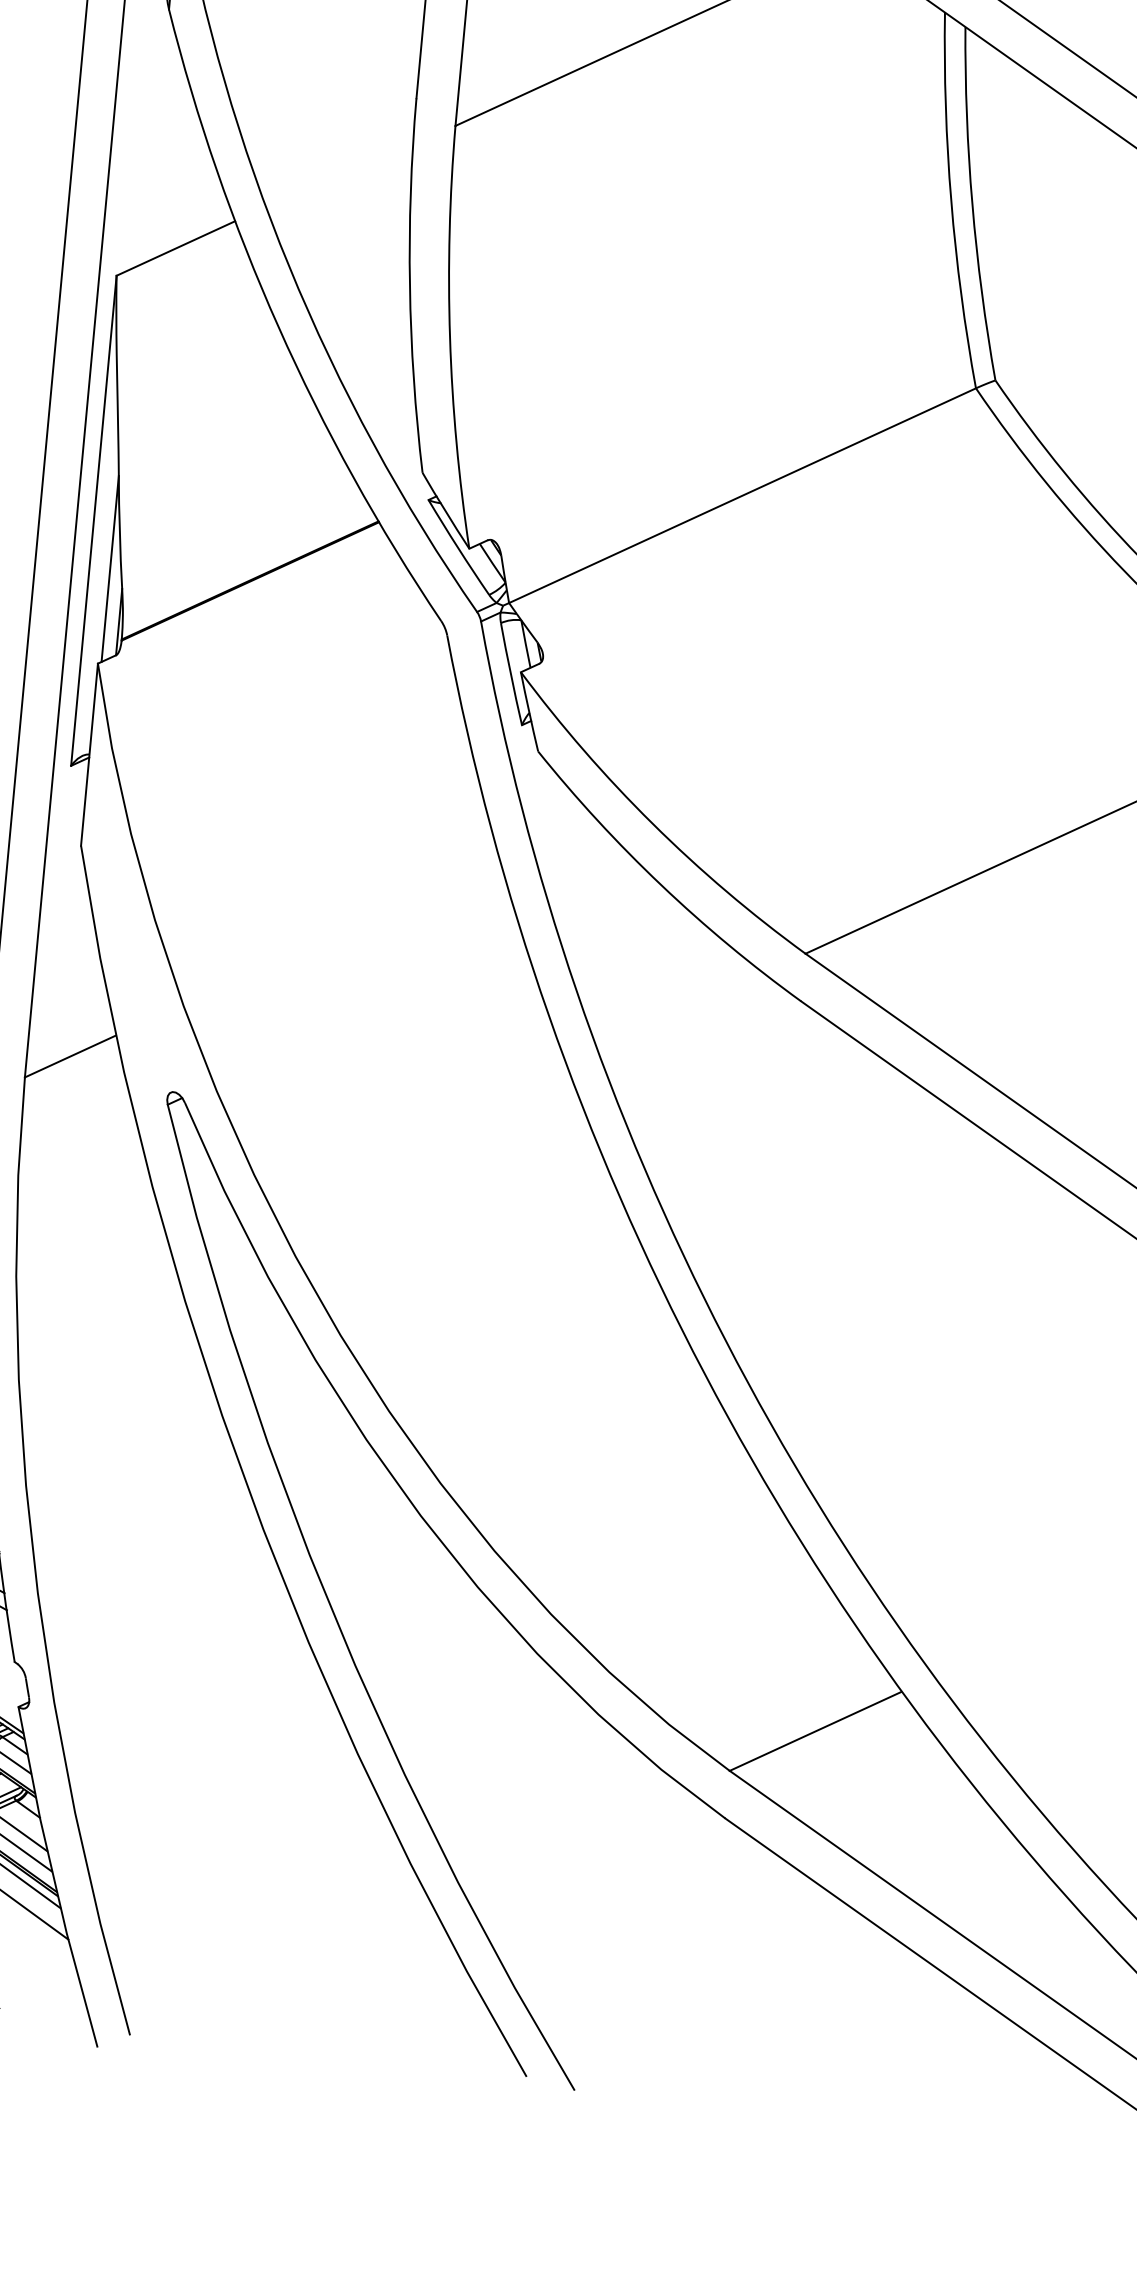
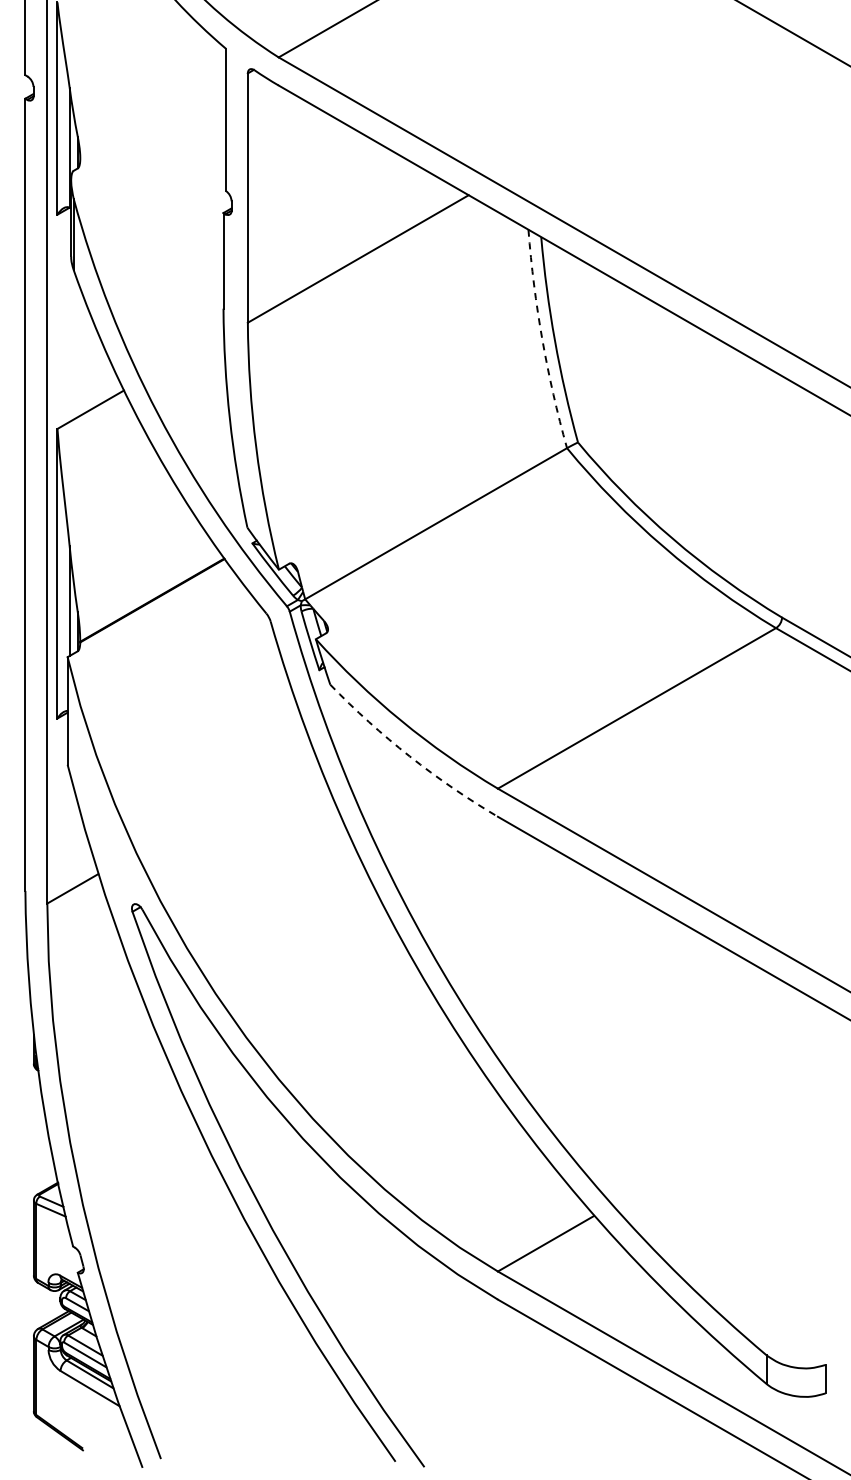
arc: (951, 200) -> (542, 339), solid -> dashed
arc: (660, 885) -> (409, 756), solid -> dashed

